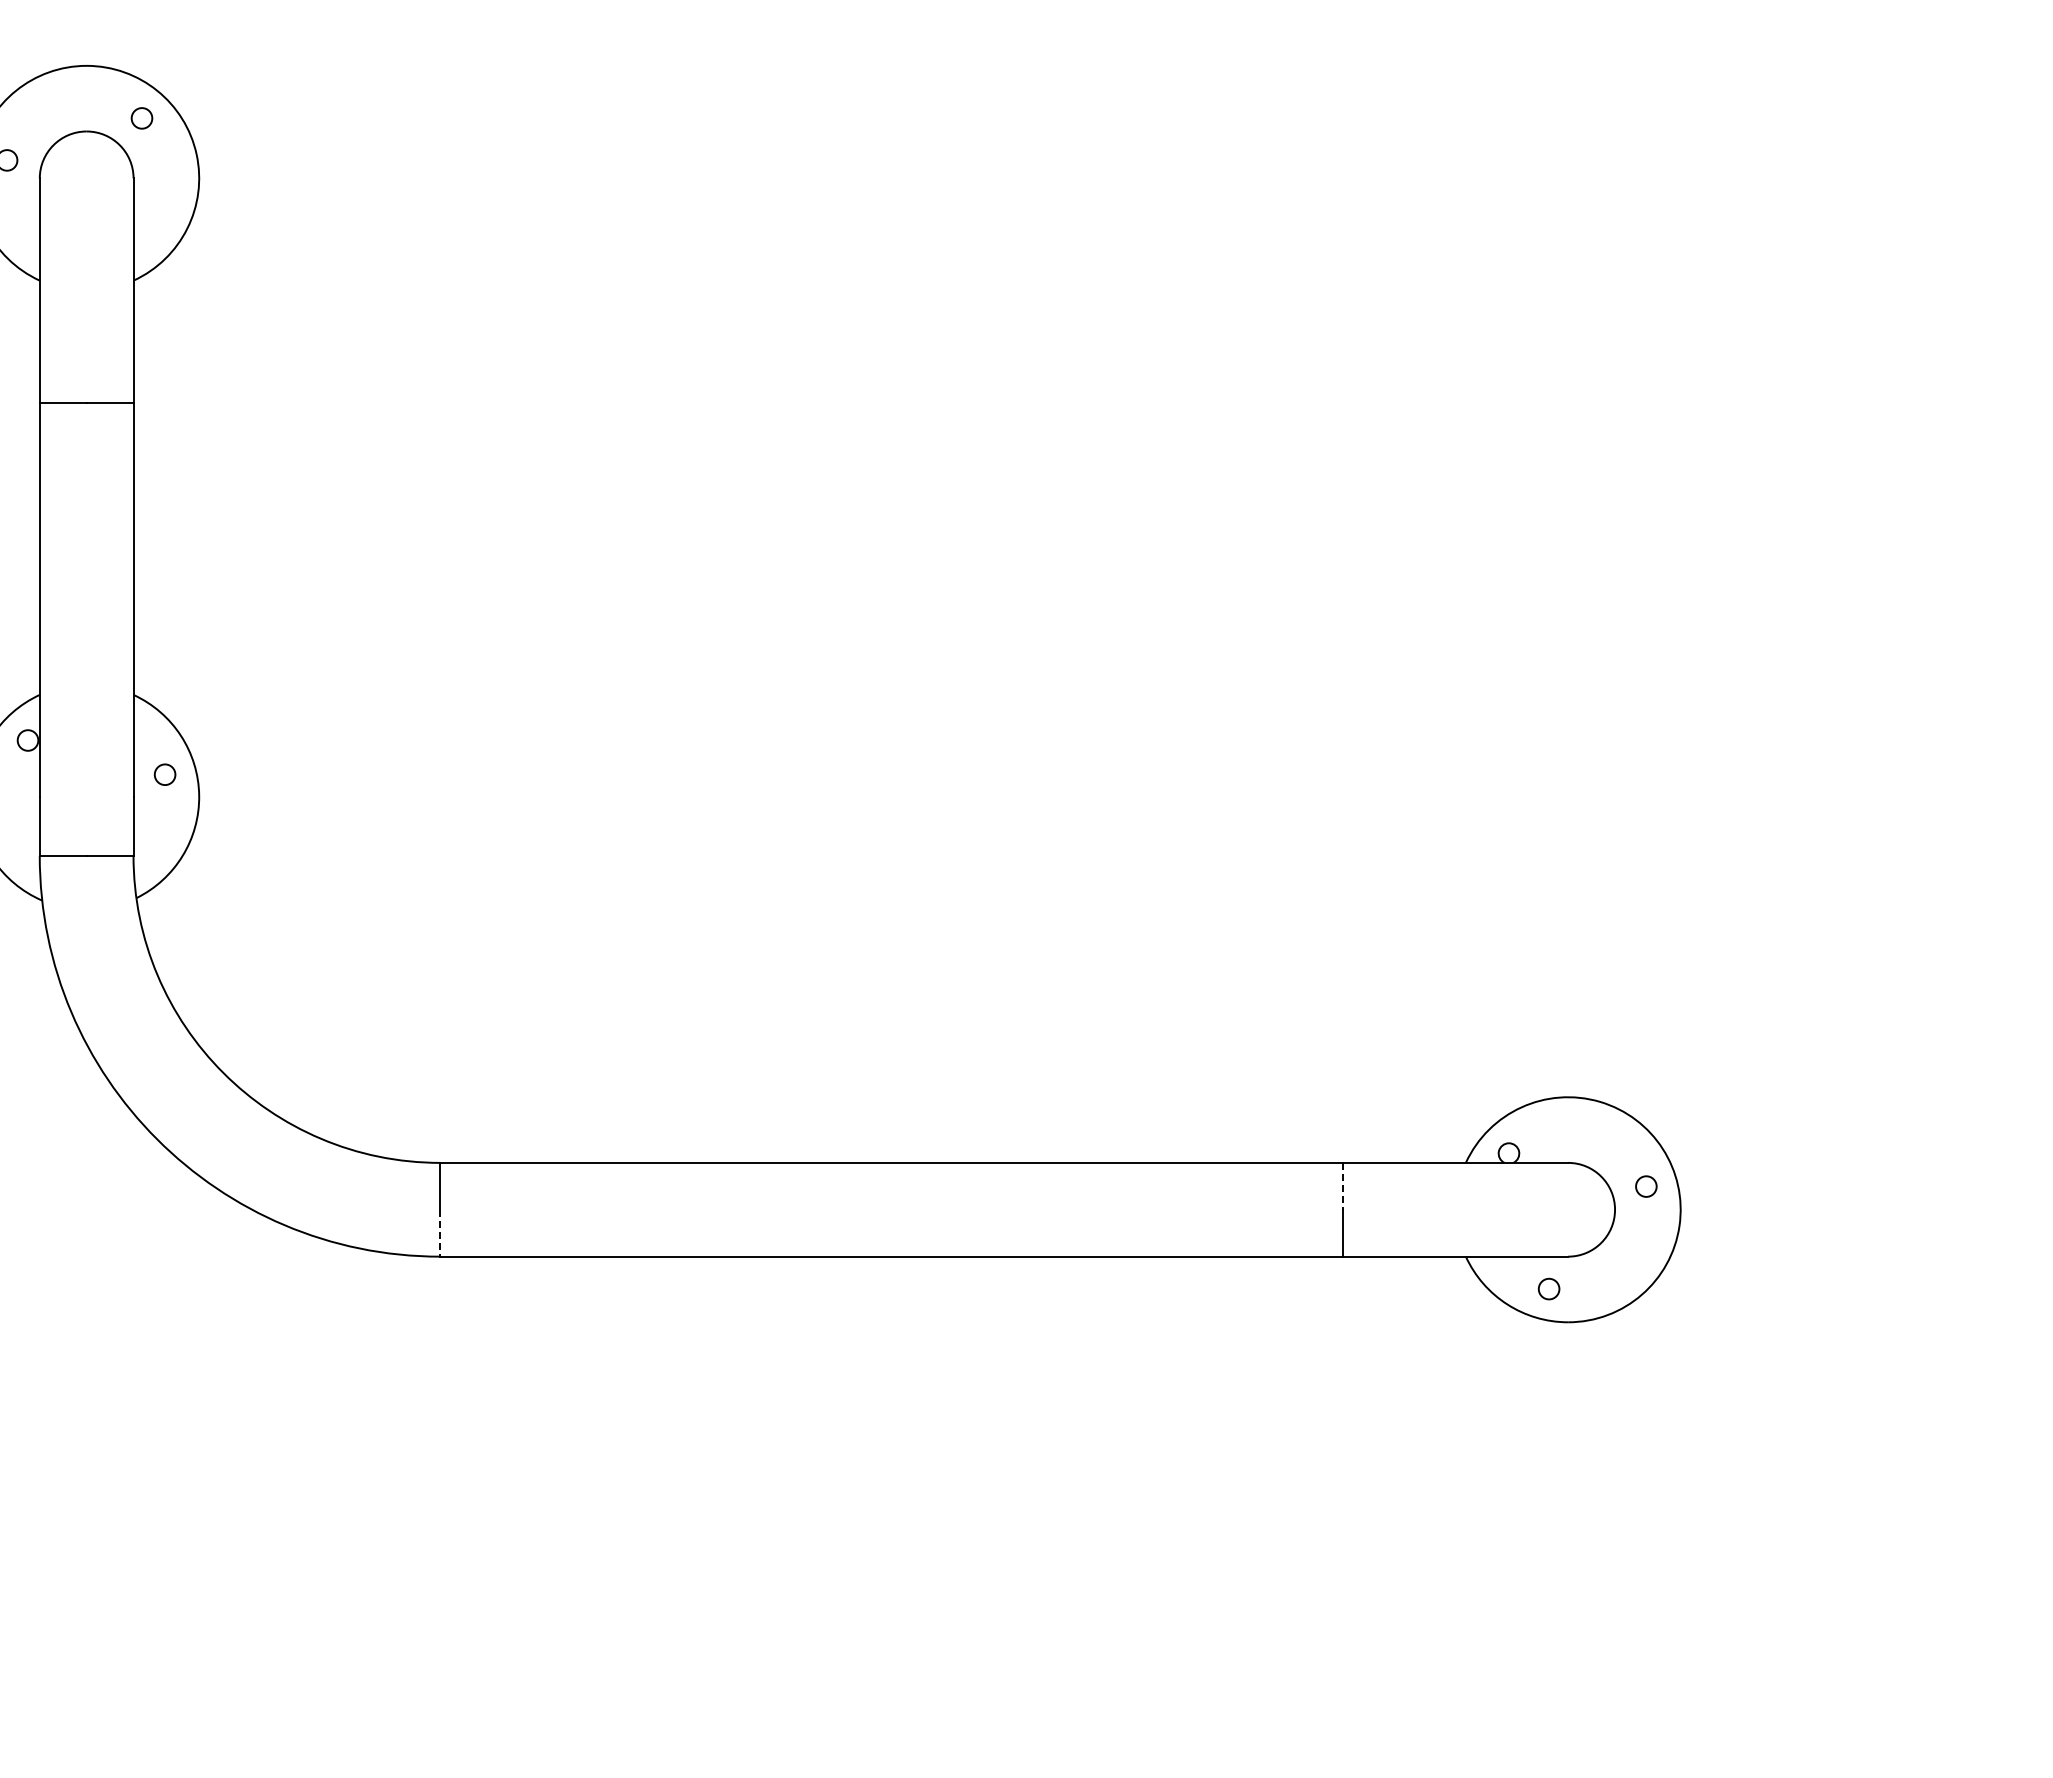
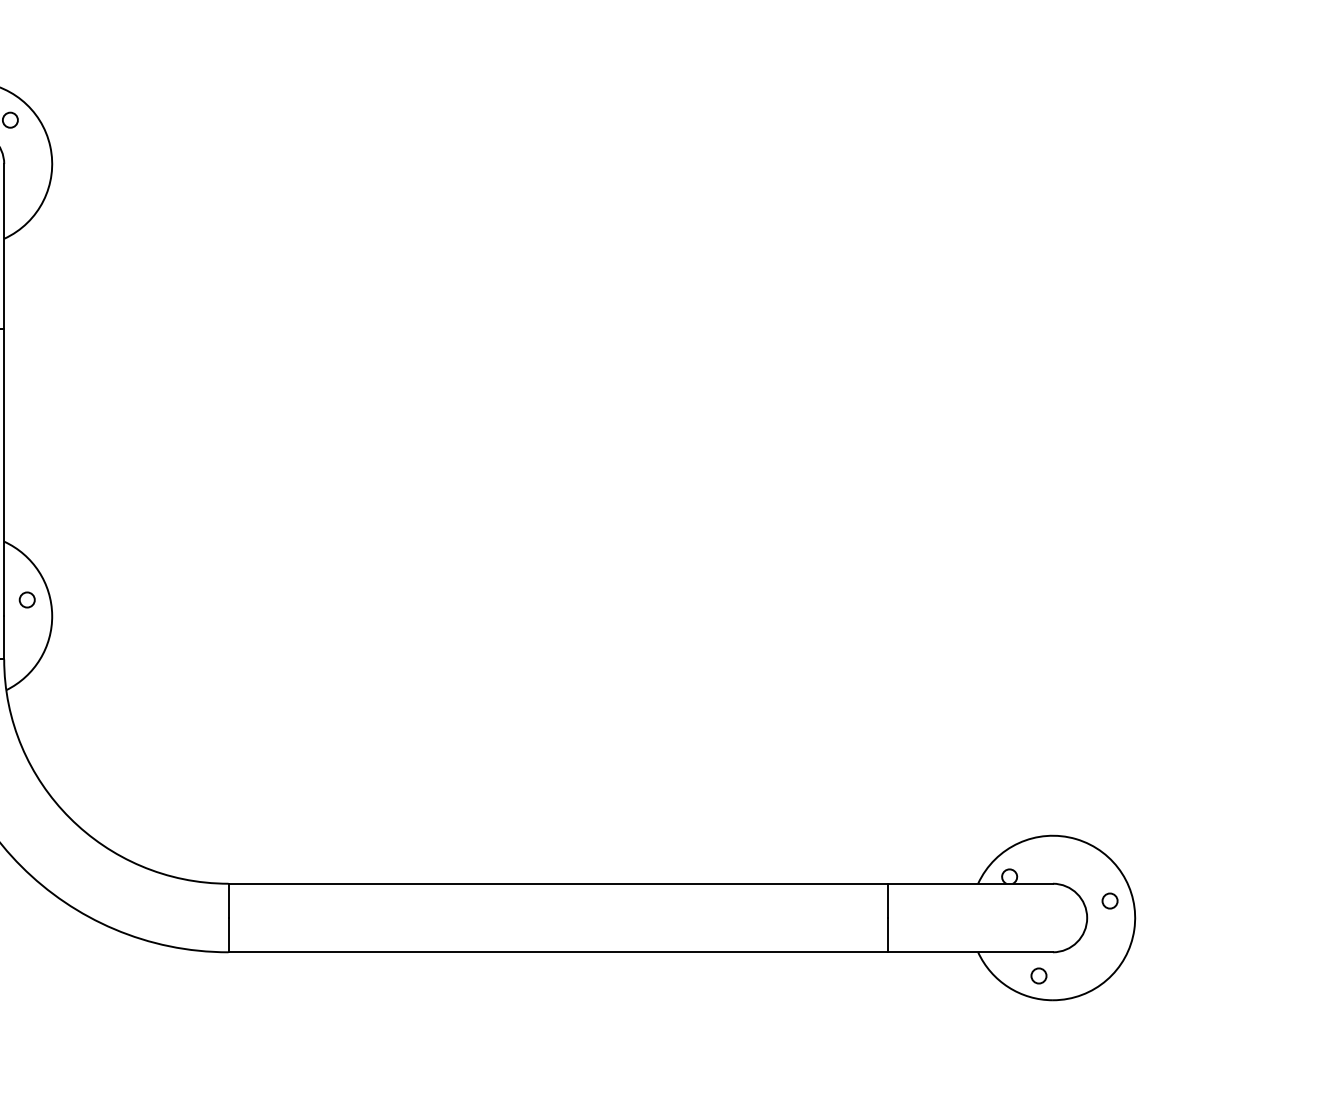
line: (1343, 1186) -> (888, 900), dashed -> solid
line: (440, 1233) -> (228, 935), dashed -> solid

